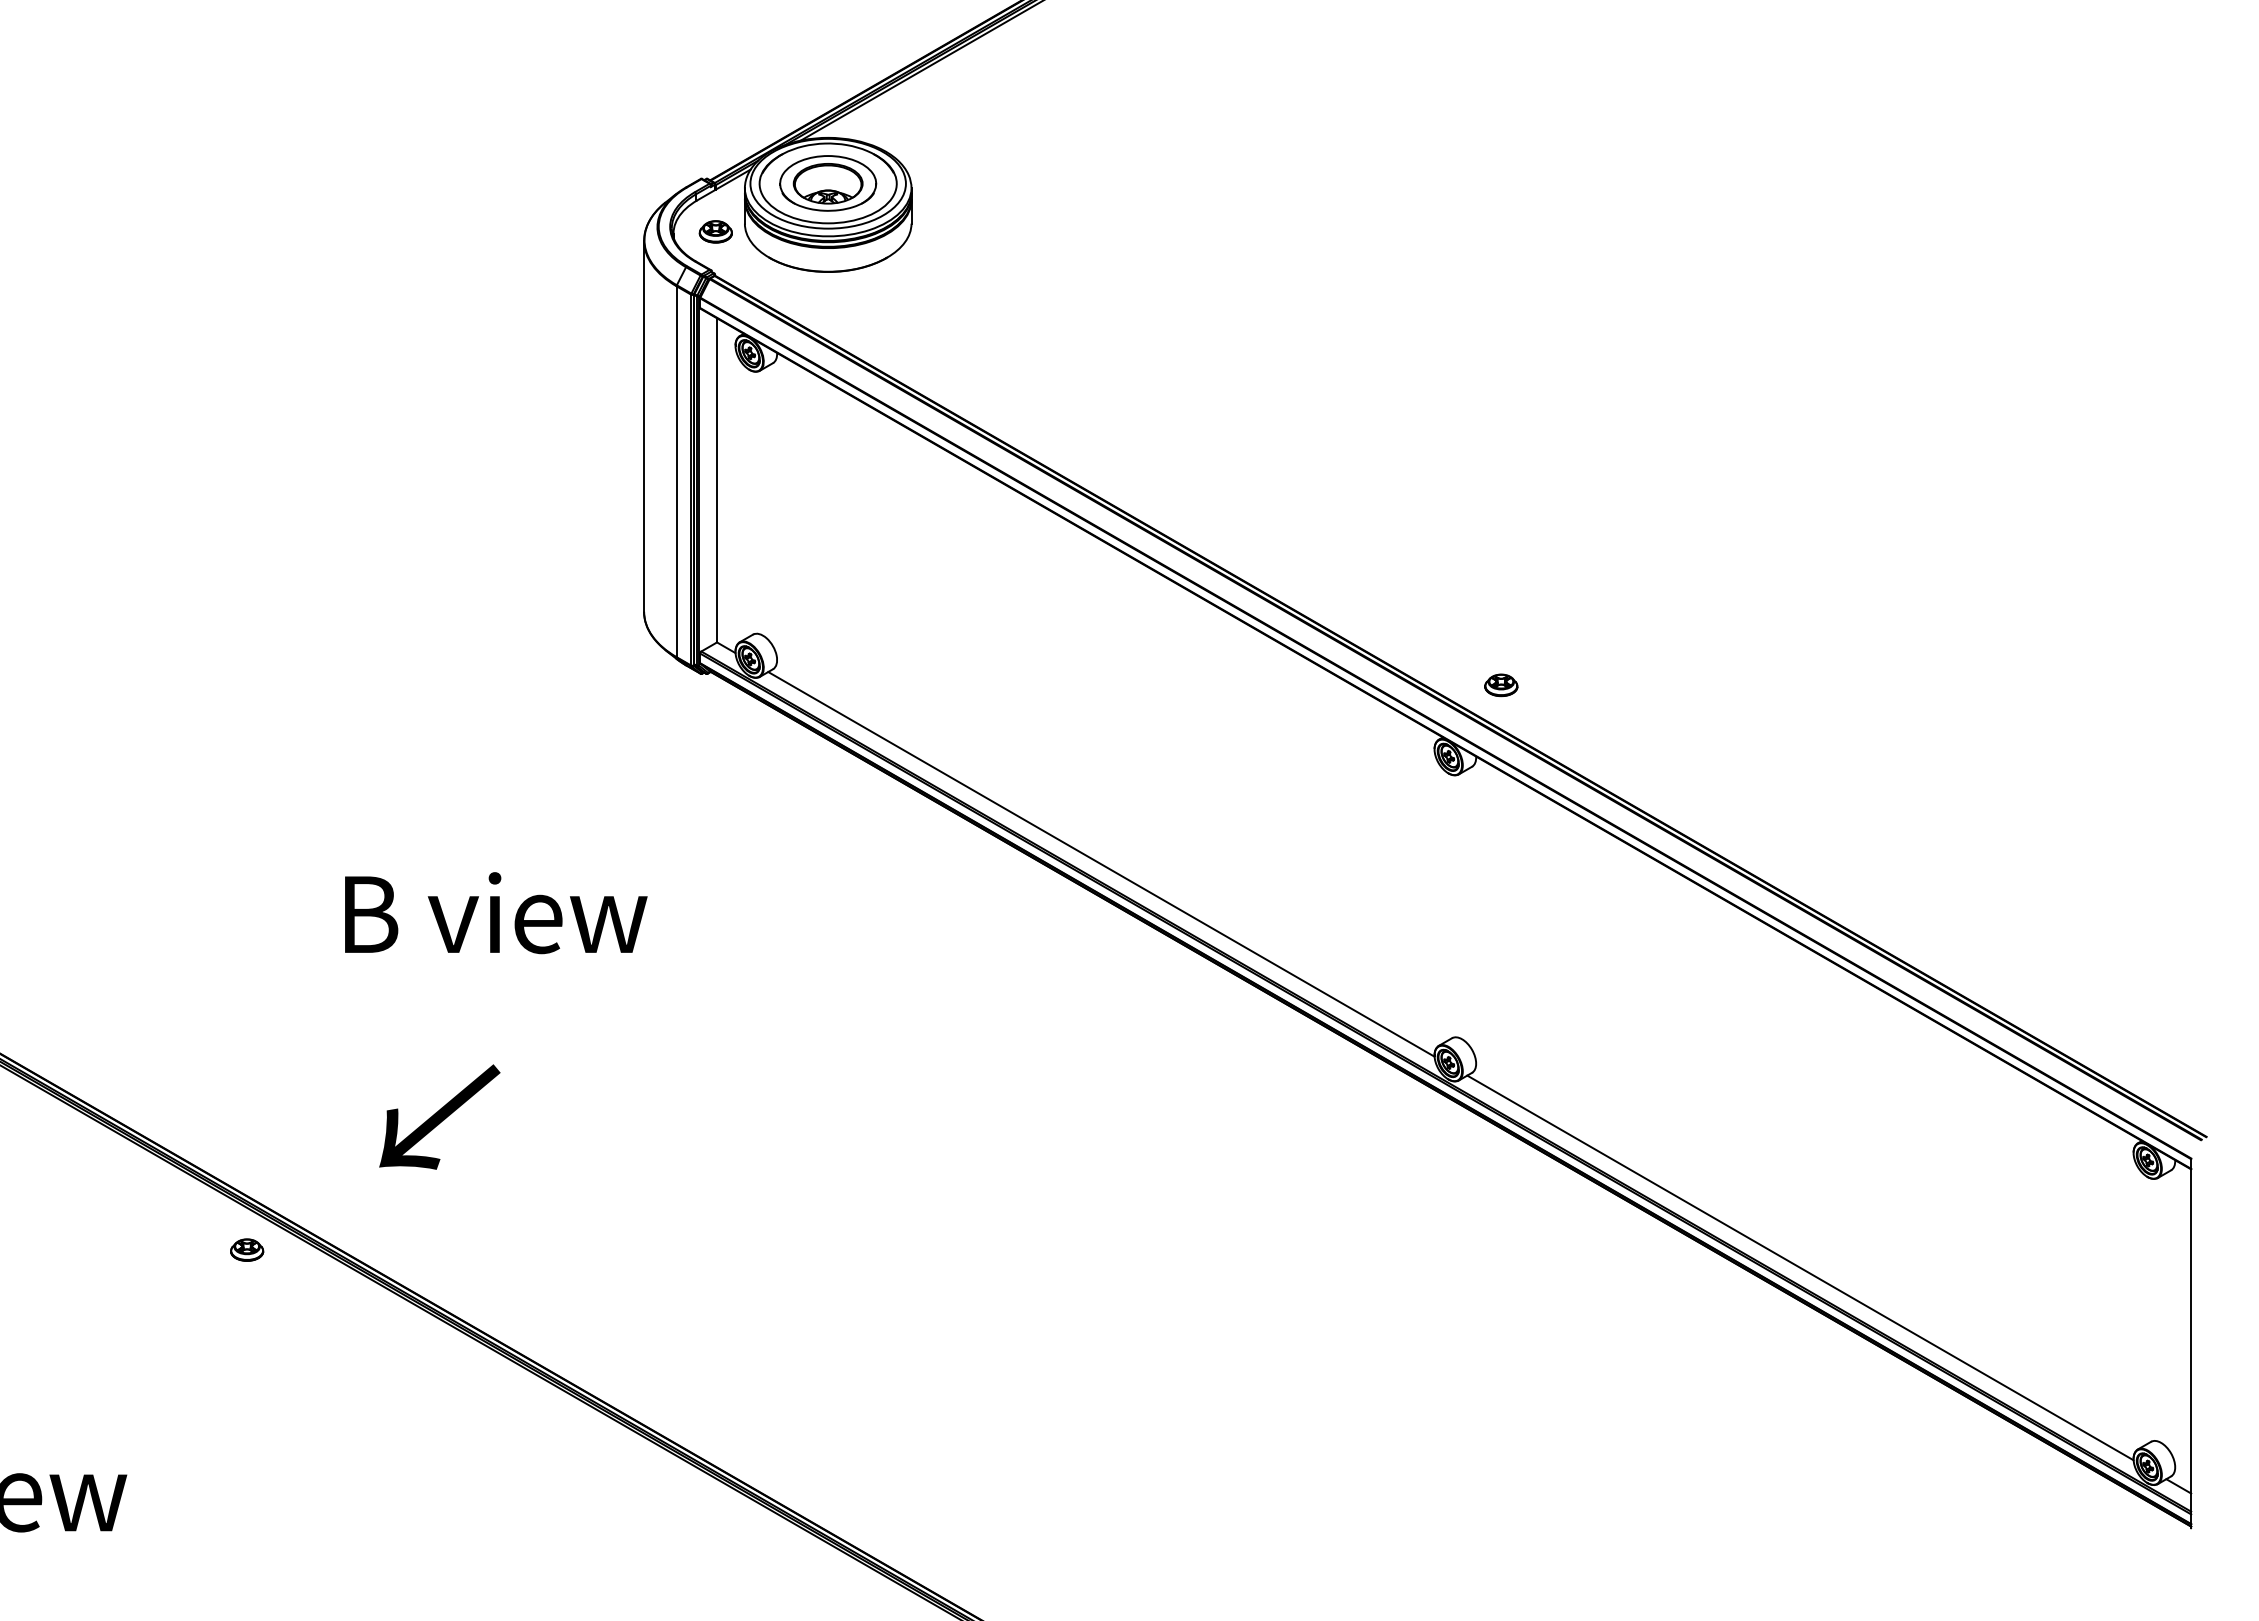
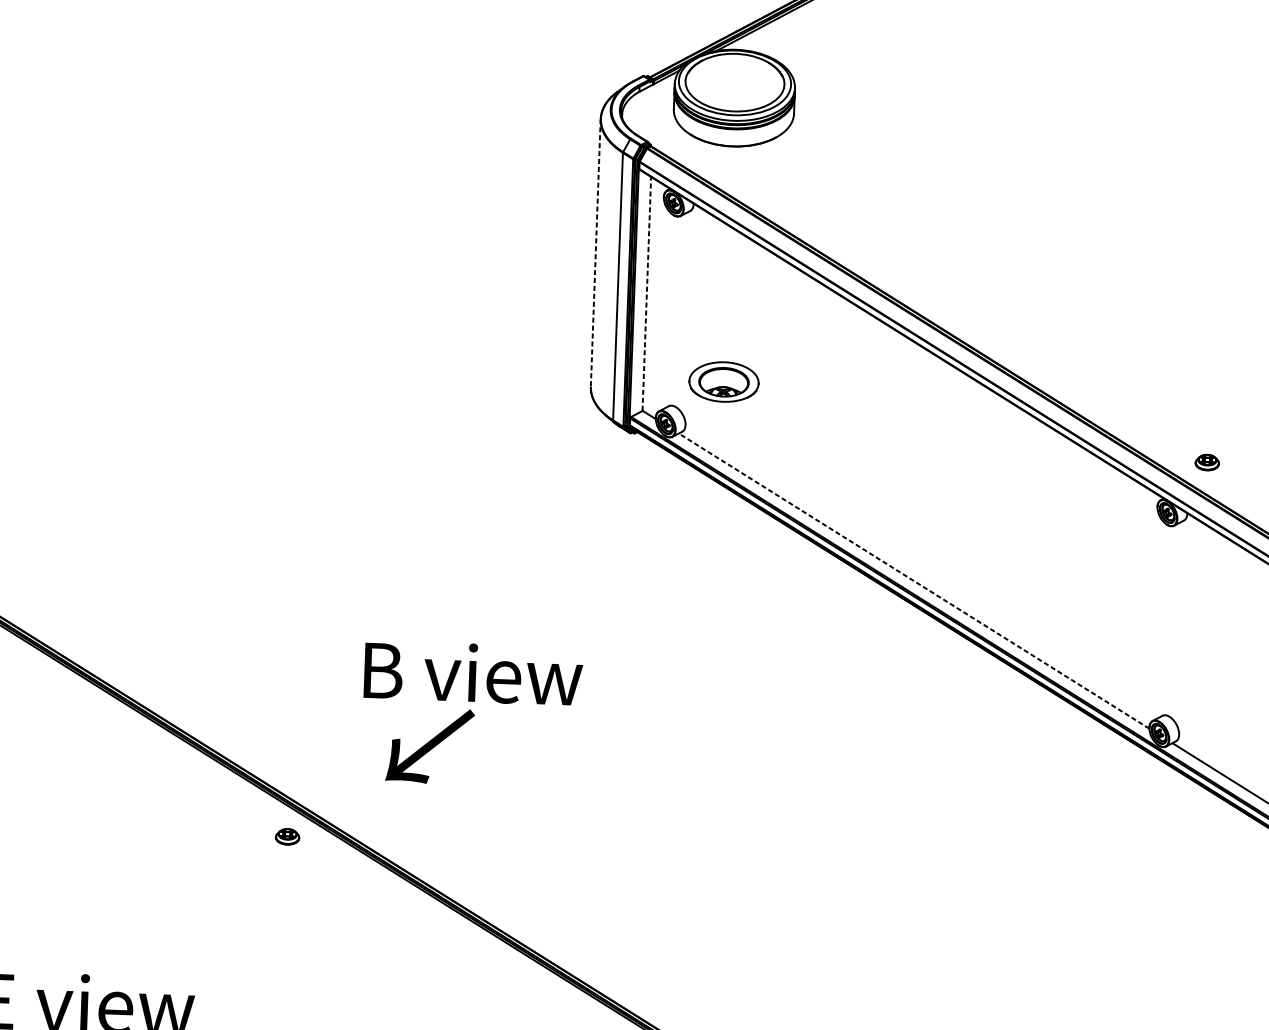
part: (828, 183) -> (724, 382), moved
part: (715, 231) -> (652, 114), removed
line: (644, 426) -> (596, 253), solid -> dashed
line: (716, 479) -> (646, 293), solid -> dashed
line: (1101, 864) -> (914, 581), solid -> dashed
text: (496, 913) -> (473, 673), moved

